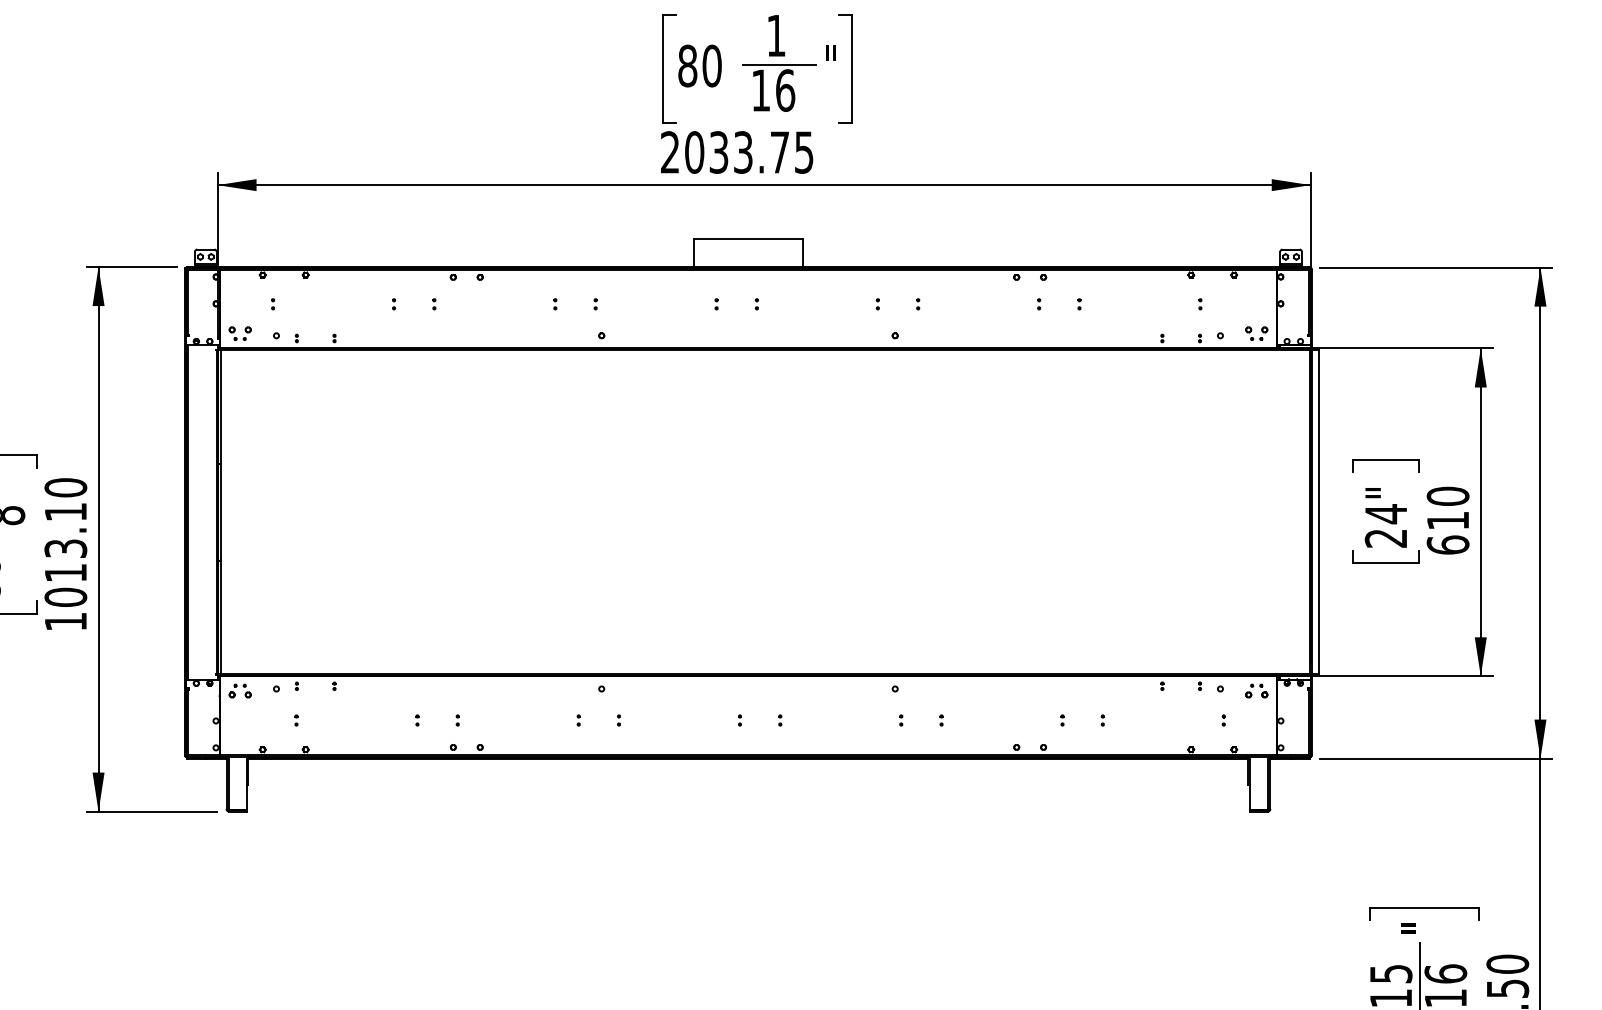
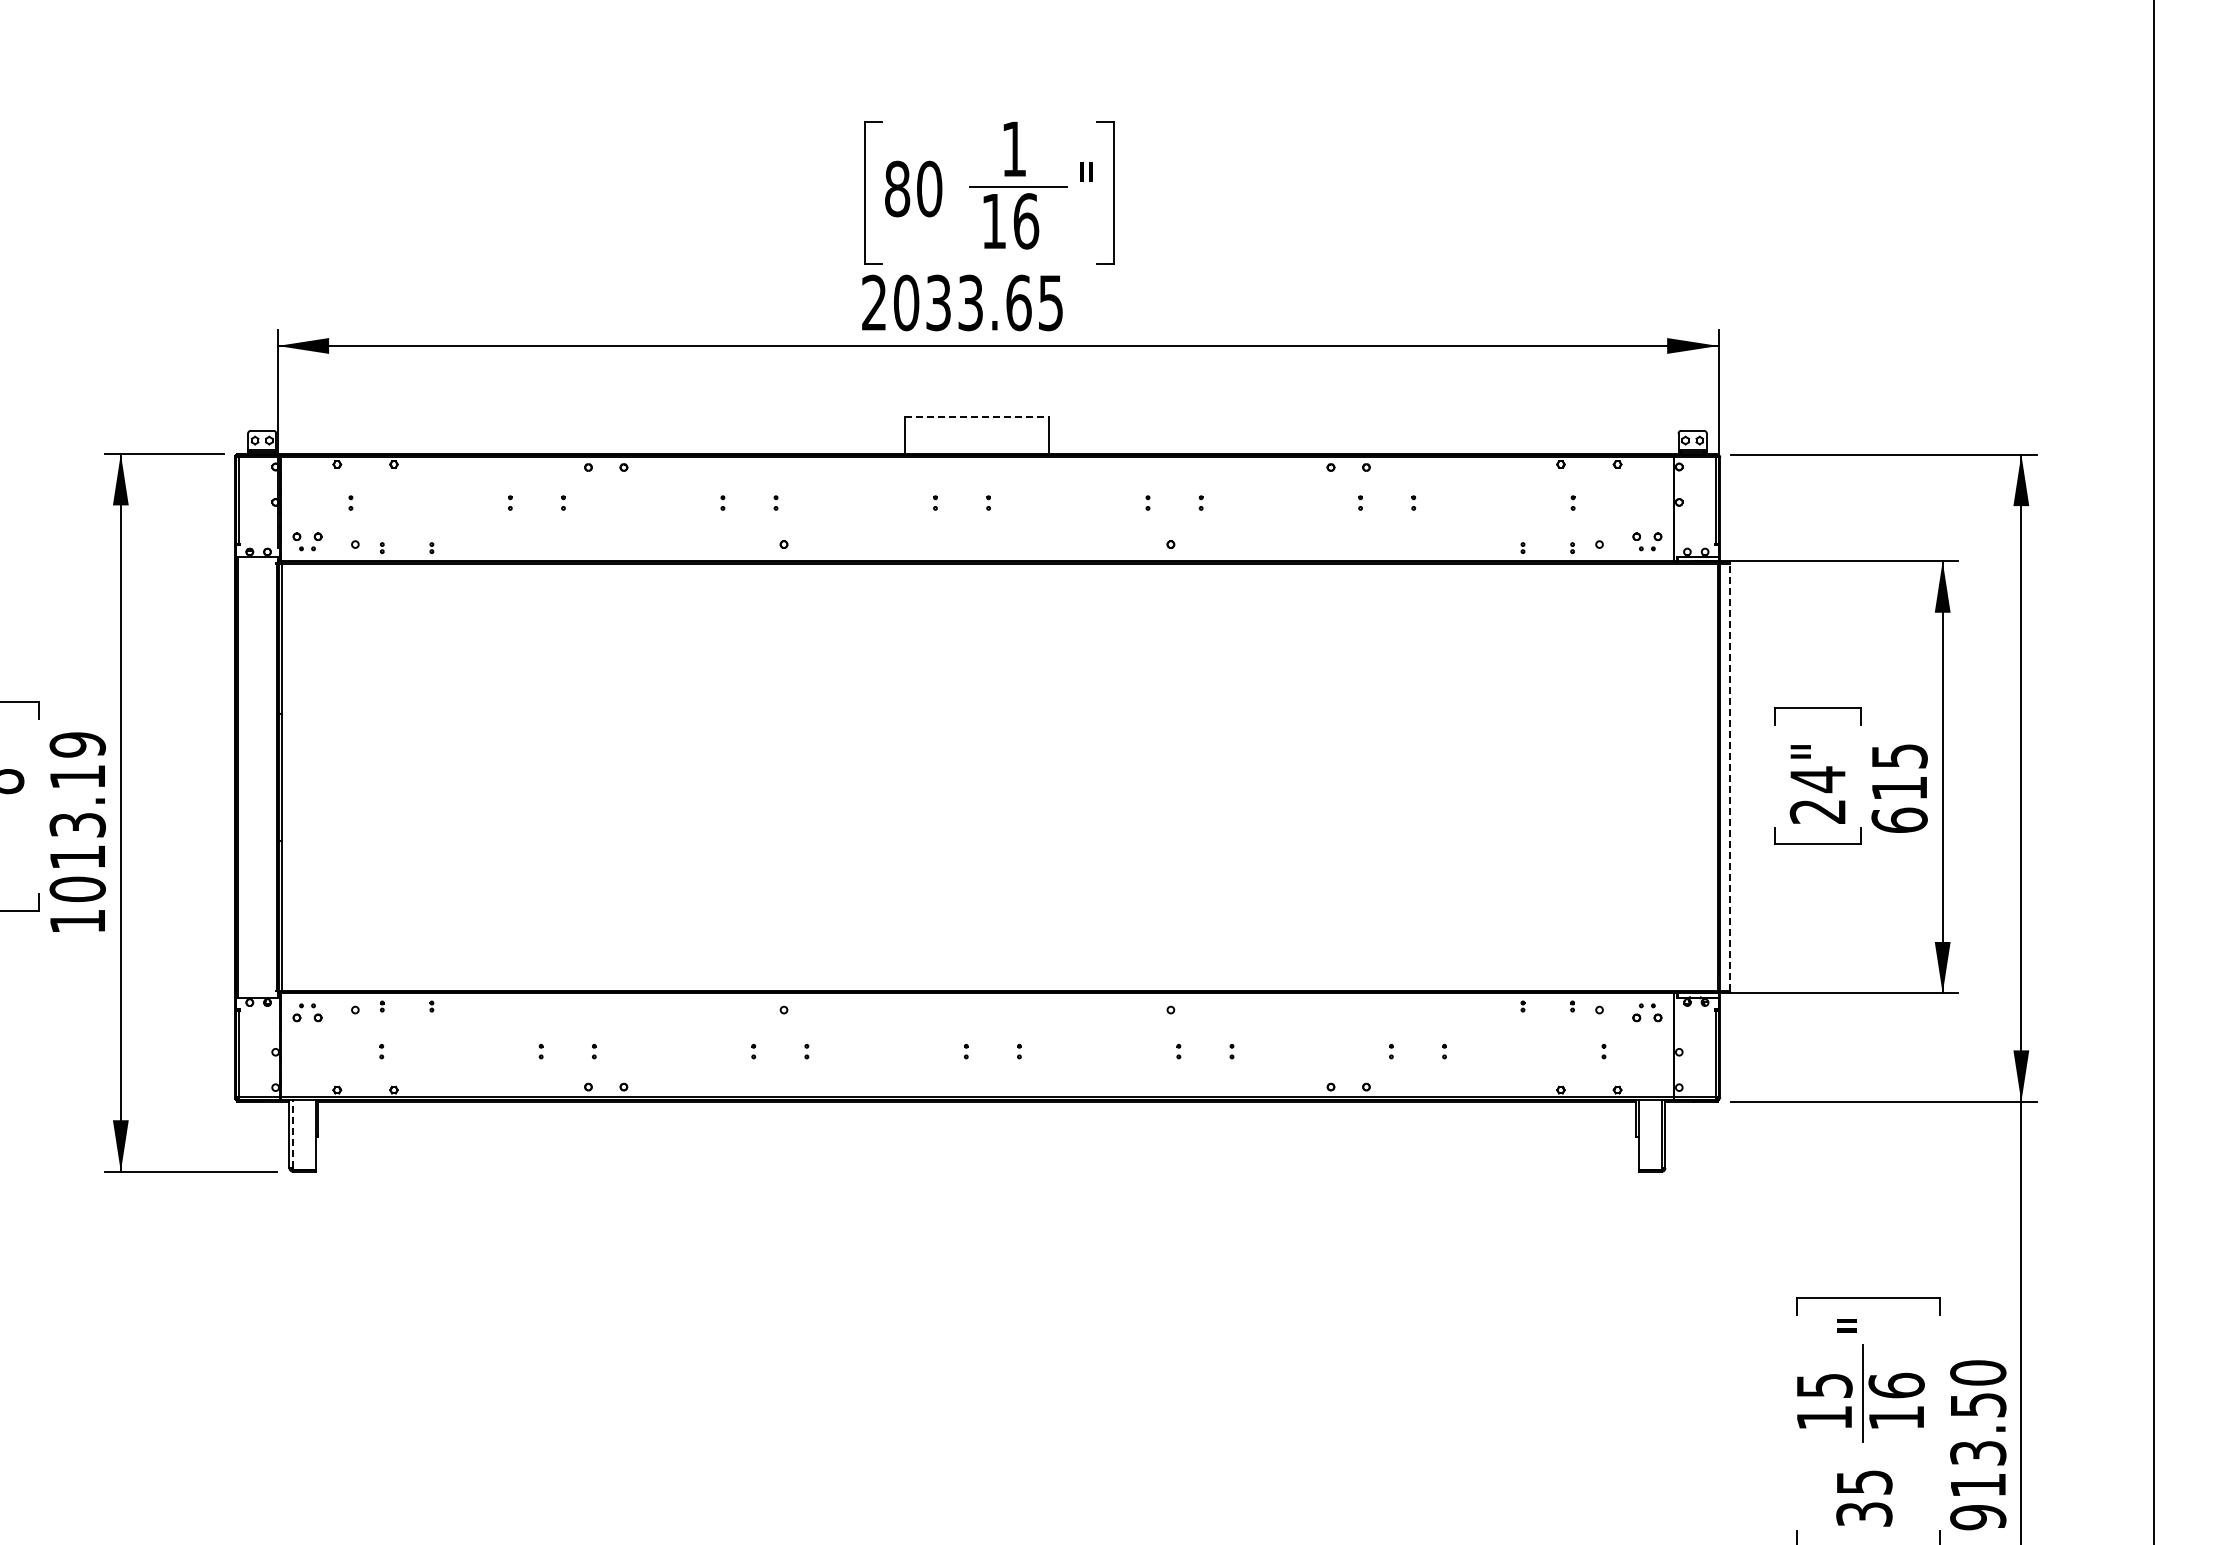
text: (779, 152) -> (1018, 302), 2033.75 -> 2033.65
line: (748, 238) -> (977, 416), solid -> dashed
text: (65, 487) -> (77, 744), 1013.10 -> 1013.19
text: (1448, 495) -> (1899, 755), 610 -> 615
line: (1319, 512) -> (1729, 777), solid -> dashed
line: (229, 782) -> (293, 1133), solid -> dashed

